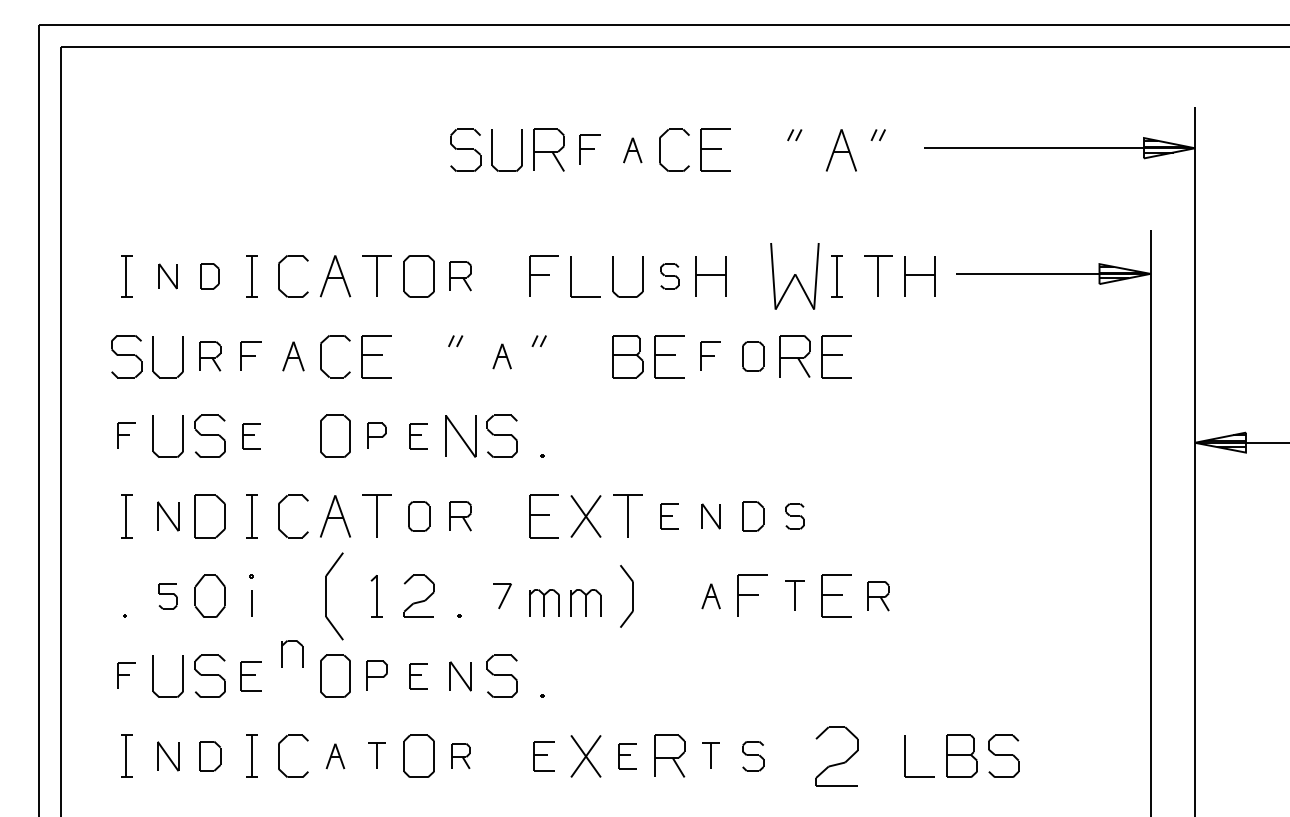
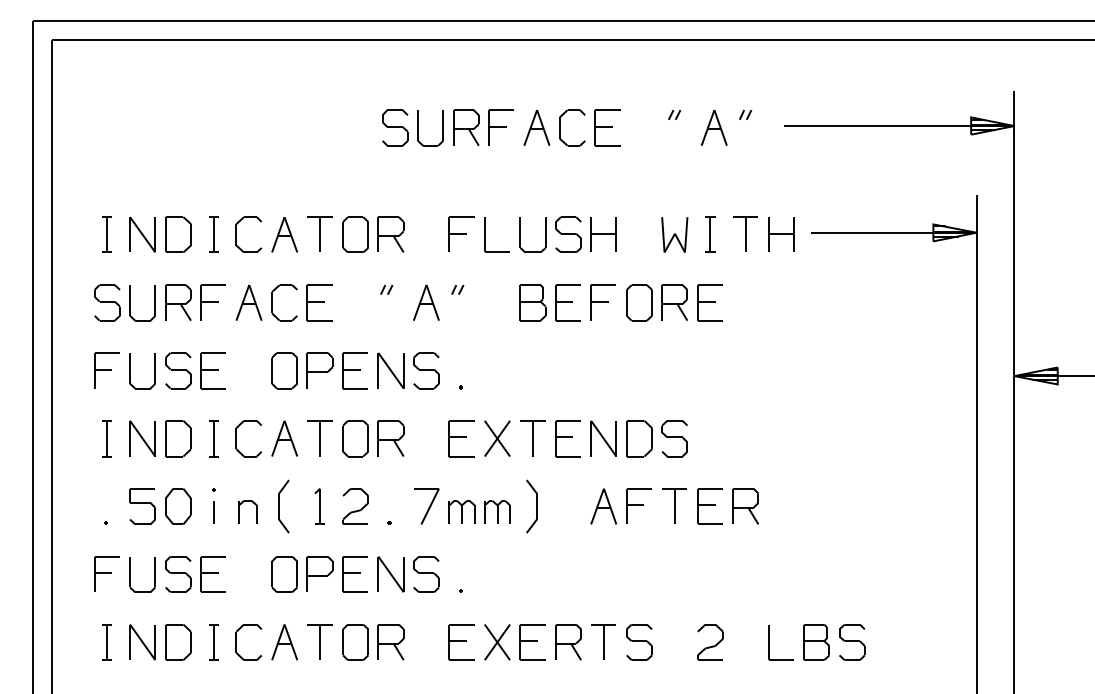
part: (590, 149) -> (501, 127), size x1.43
part: (632, 150) -> (536, 127), size x1.67
part: (167, 276) -> (142, 234), size x1.67
part: (209, 276) -> (177, 234), size x1.67
part: (460, 276) -> (390, 234), size x1.43
part: (669, 276) -> (568, 234), size x1.67
part: (794, 276) -> (674, 234), size x0.62
part: (209, 356) -> (177, 302), size x1.43
part: (251, 356) -> (213, 302), size x1.43
part: (293, 356) -> (249, 302), size x1.43
part: (501, 356) -> (425, 302), size x1.67
part: (710, 356) -> (603, 302), size x1.43
part: (752, 356) -> (638, 302), size x1.43
part: (126, 435) -> (107, 369), size x1.67
part: (251, 435) -> (213, 369), size x1.67
part: (376, 435) -> (319, 369), size x1.67
part: (418, 435) -> (355, 369), size x1.67
part: (460, 515) -> (390, 437), size x1.43
part: (167, 516) -> (142, 438), size x1.43
part: (418, 516) -> (355, 438), size x1.43
part: (669, 516) -> (568, 438), size x1.67
part: (710, 516) -> (603, 438), size x1.67
part: (752, 516) -> (638, 438), size x1.43
part: (794, 516) -> (674, 438), size x1.67
part: (167, 595) -> (142, 505), size x1.67
part: (502, 595) -> (426, 505), size x1.67
part: (794, 595) -> (674, 505), size x1.43
part: (878, 595) -> (745, 505), size x1.43
part: (333, 596) -> (283, 506), size x0.71
part: (710, 596) -> (603, 506), size x1.67
part: (282, 653) -> (239, 511), moved
part: (126, 675) -> (107, 573), size x1.67
part: (251, 675) -> (213, 573), size x1.43
part: (376, 675) -> (319, 573), size x1.43
part: (418, 675) -> (355, 573), size x1.67
part: (460, 676) -> (390, 574), size x1.43
part: (209, 755) -> (177, 641), size x1.43
part: (376, 755) -> (319, 641), size x1.67
part: (460, 755) -> (390, 641), size x1.67
part: (543, 755) -> (461, 641), size x1.43
part: (627, 755) -> (532, 641), size x1.67
part: (710, 755) -> (603, 641), size x1.67
part: (752, 755) -> (638, 641), size x1.43
part: (836, 755) -> (710, 641), size x0.71
part: (167, 756) -> (142, 642), size x1.43
part: (335, 756) -> (284, 642), size x1.67

